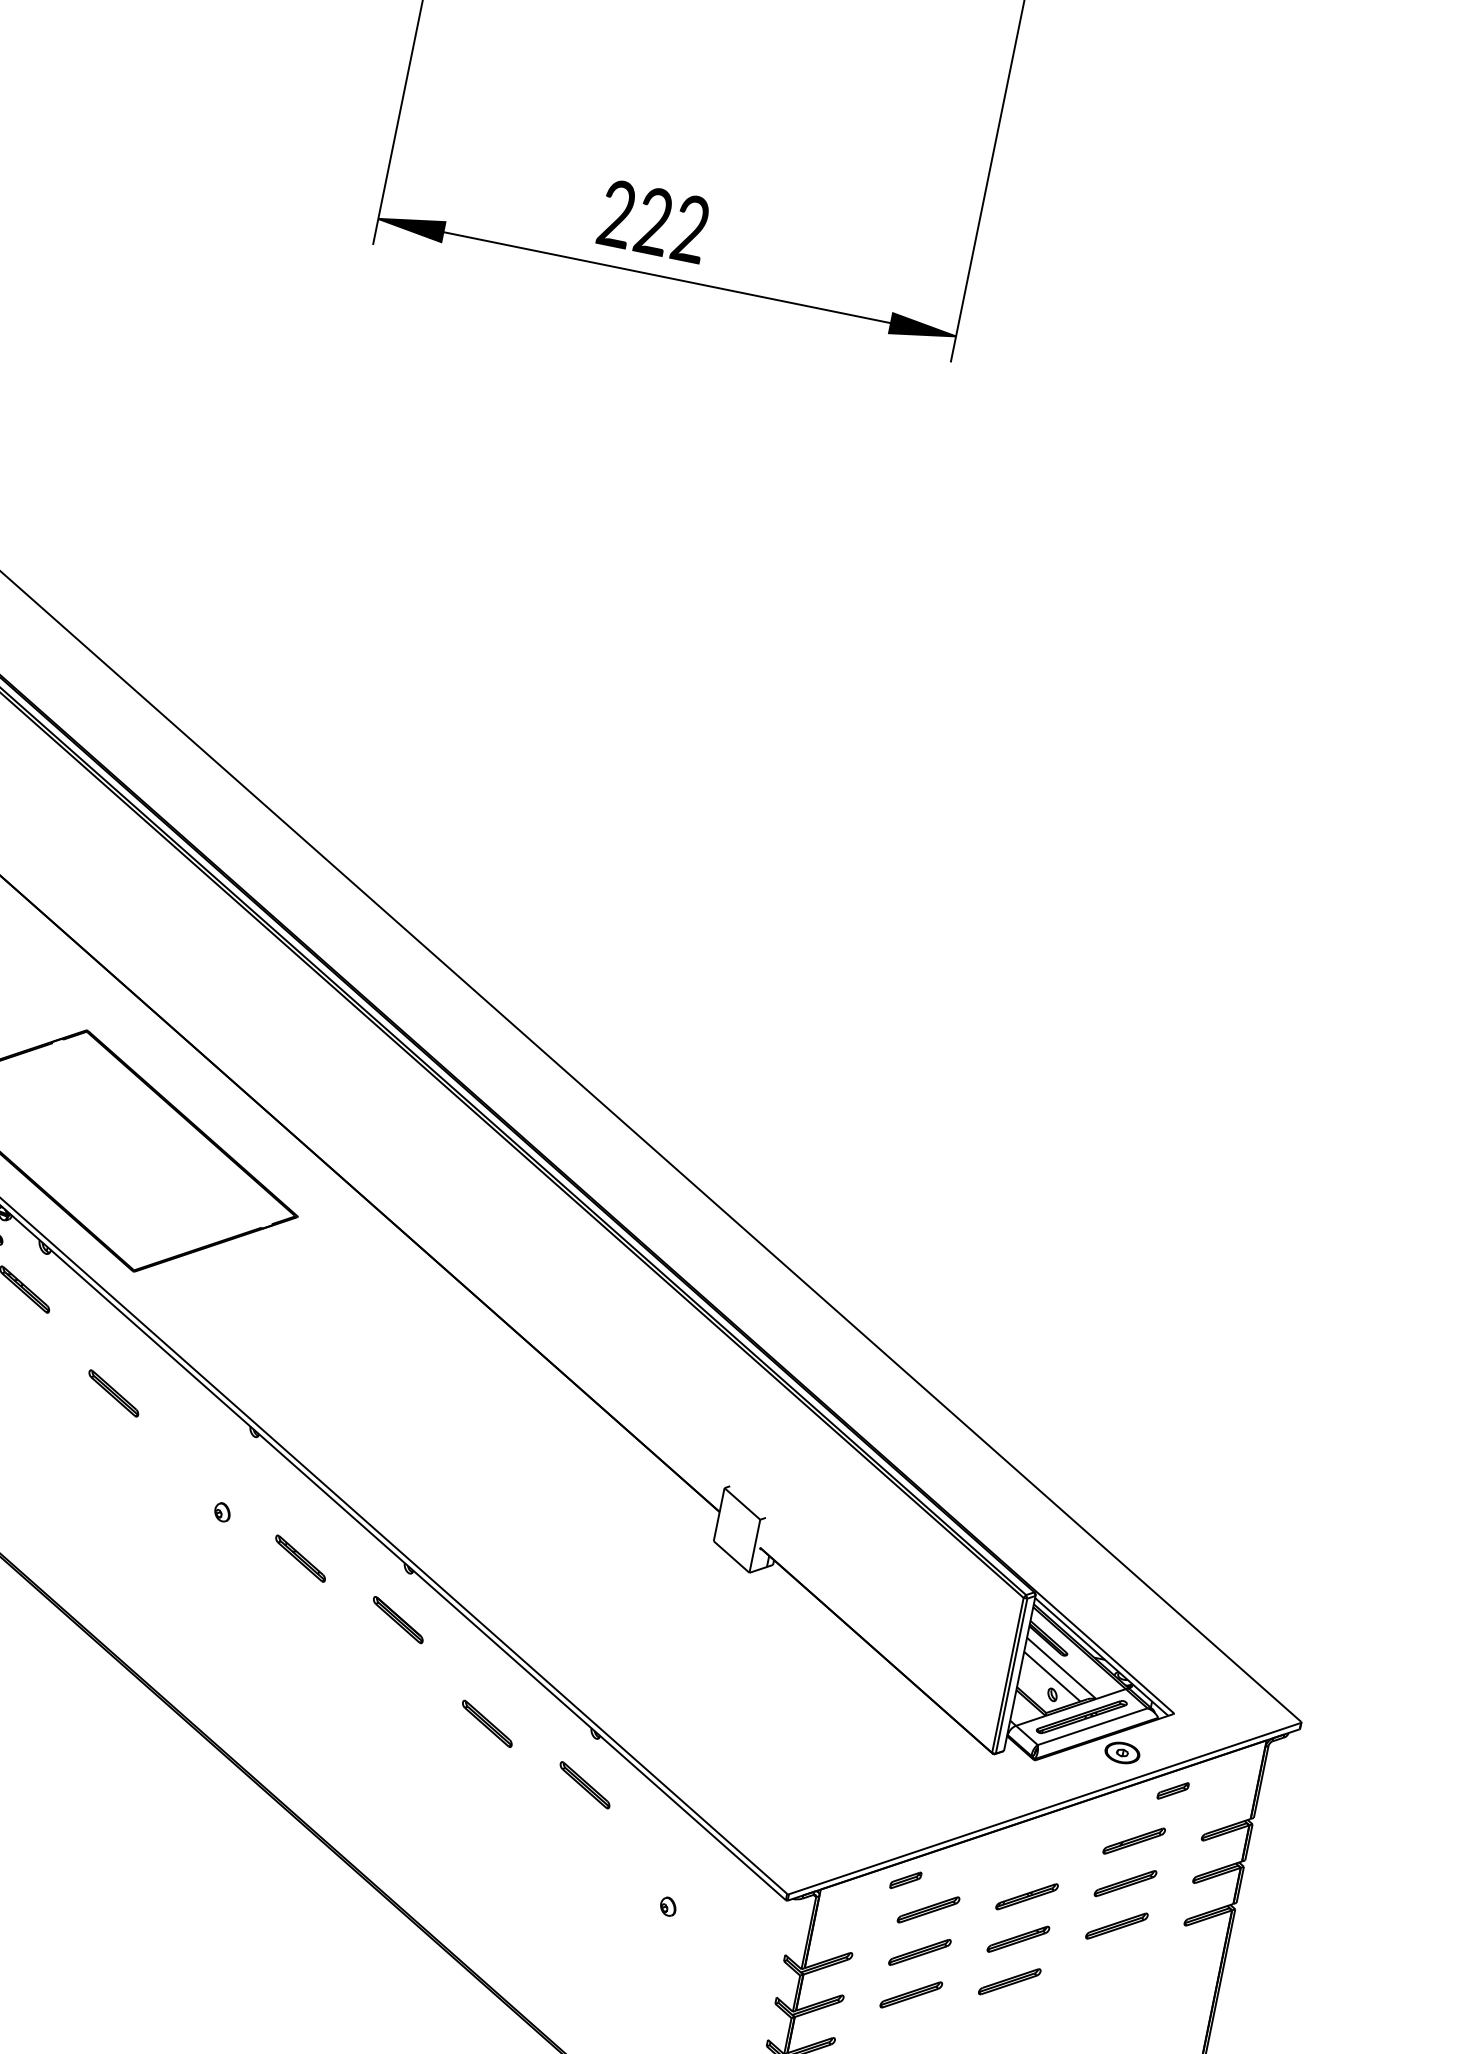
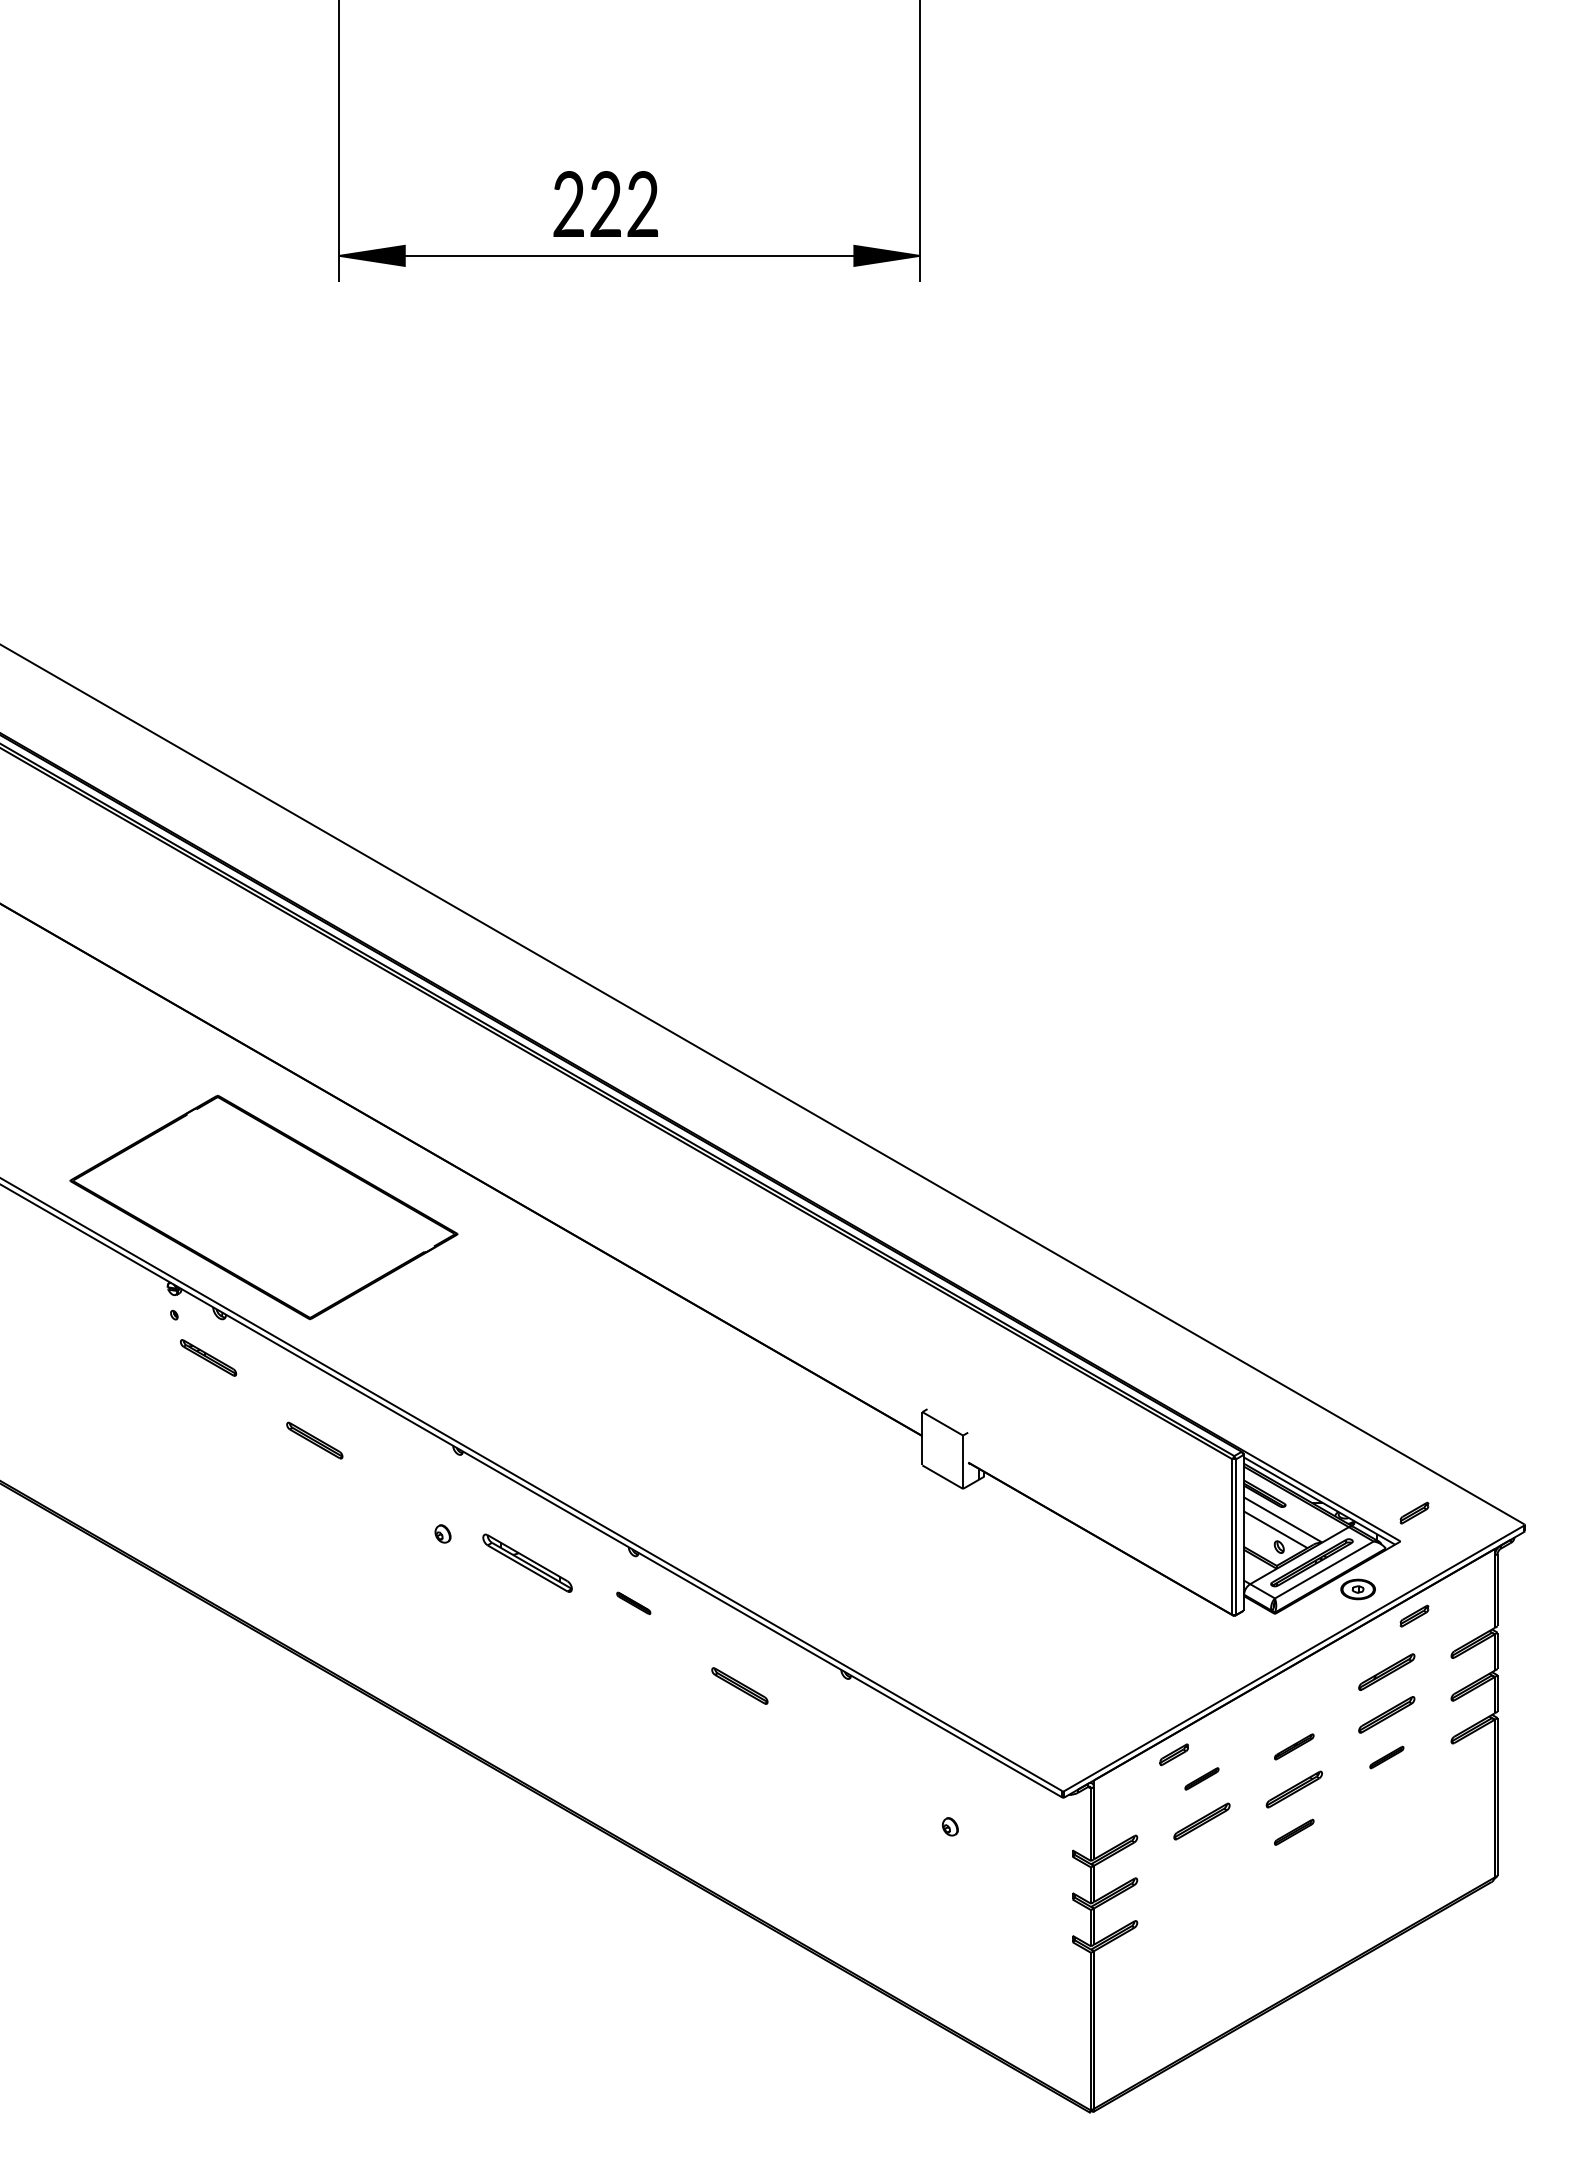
part: (299, 1558) -> (526, 1563), size x1.6
part: (398, 1620) -> (633, 1603), size x0.6
part: (1194, 1687) -> (1414, 1512), added
part: (584, 1784) -> (845, 1725), removed
part: (1026, 1896) -> (1293, 1746), size x0.7
part: (928, 1909) -> (1201, 1778), size x0.6
part: (1116, 1926) -> (1386, 1757), size x0.6
part: (1008, 1981) -> (1293, 1832), size x0.7
part: (910, 1995) -> (1201, 1864), removed

